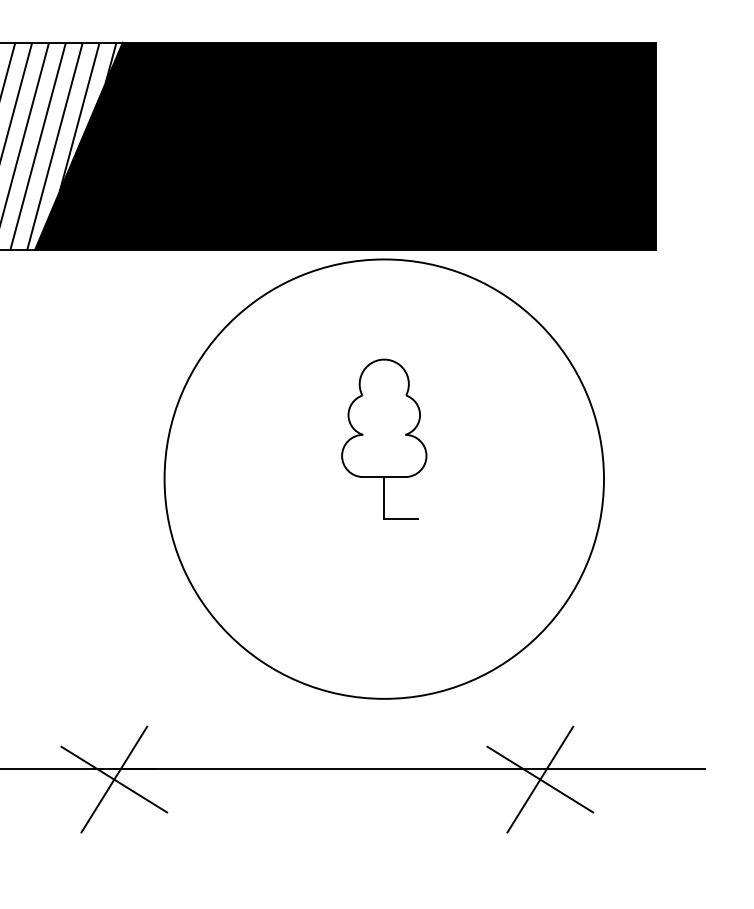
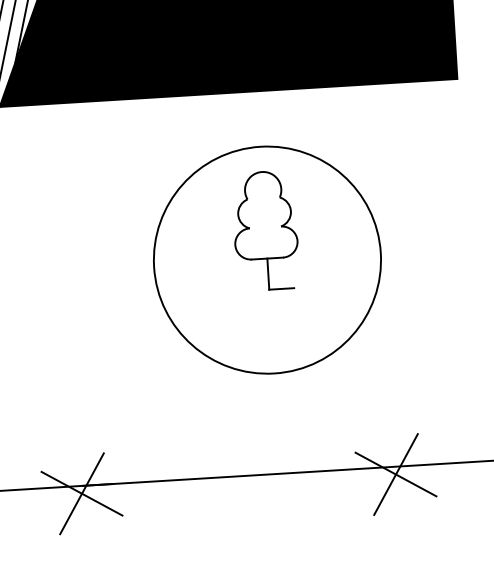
circle: (384, 478) -> (267, 259), size x0.7

